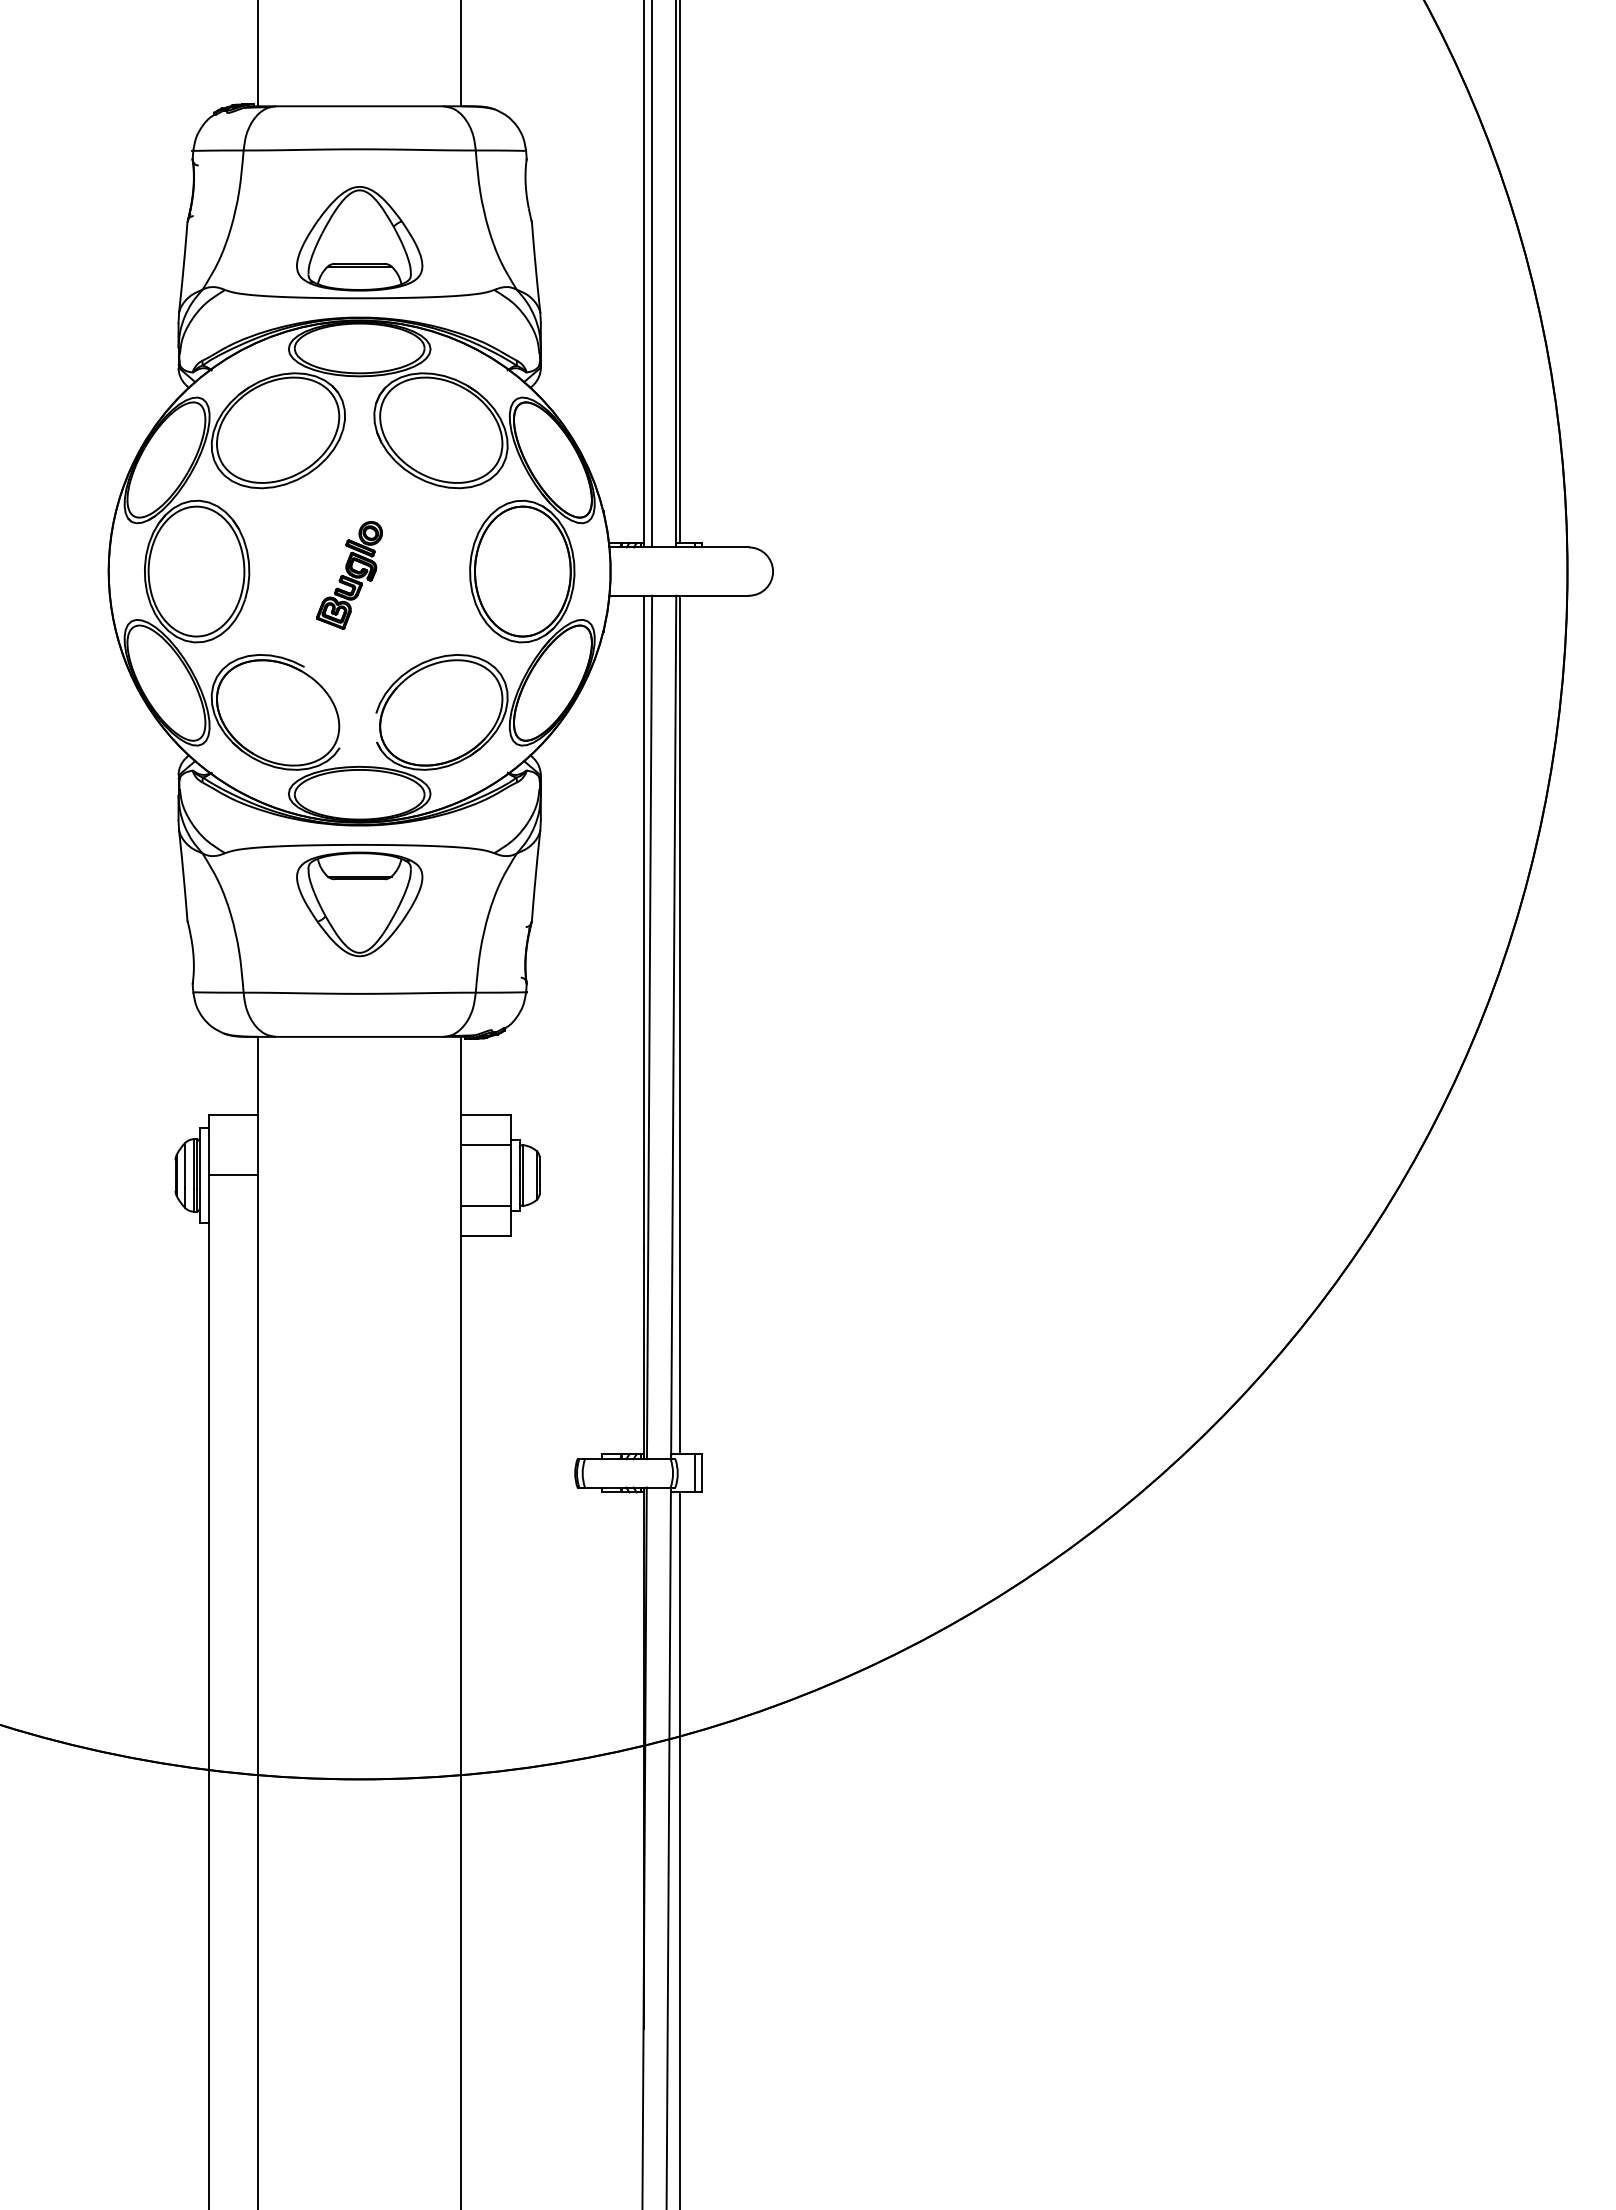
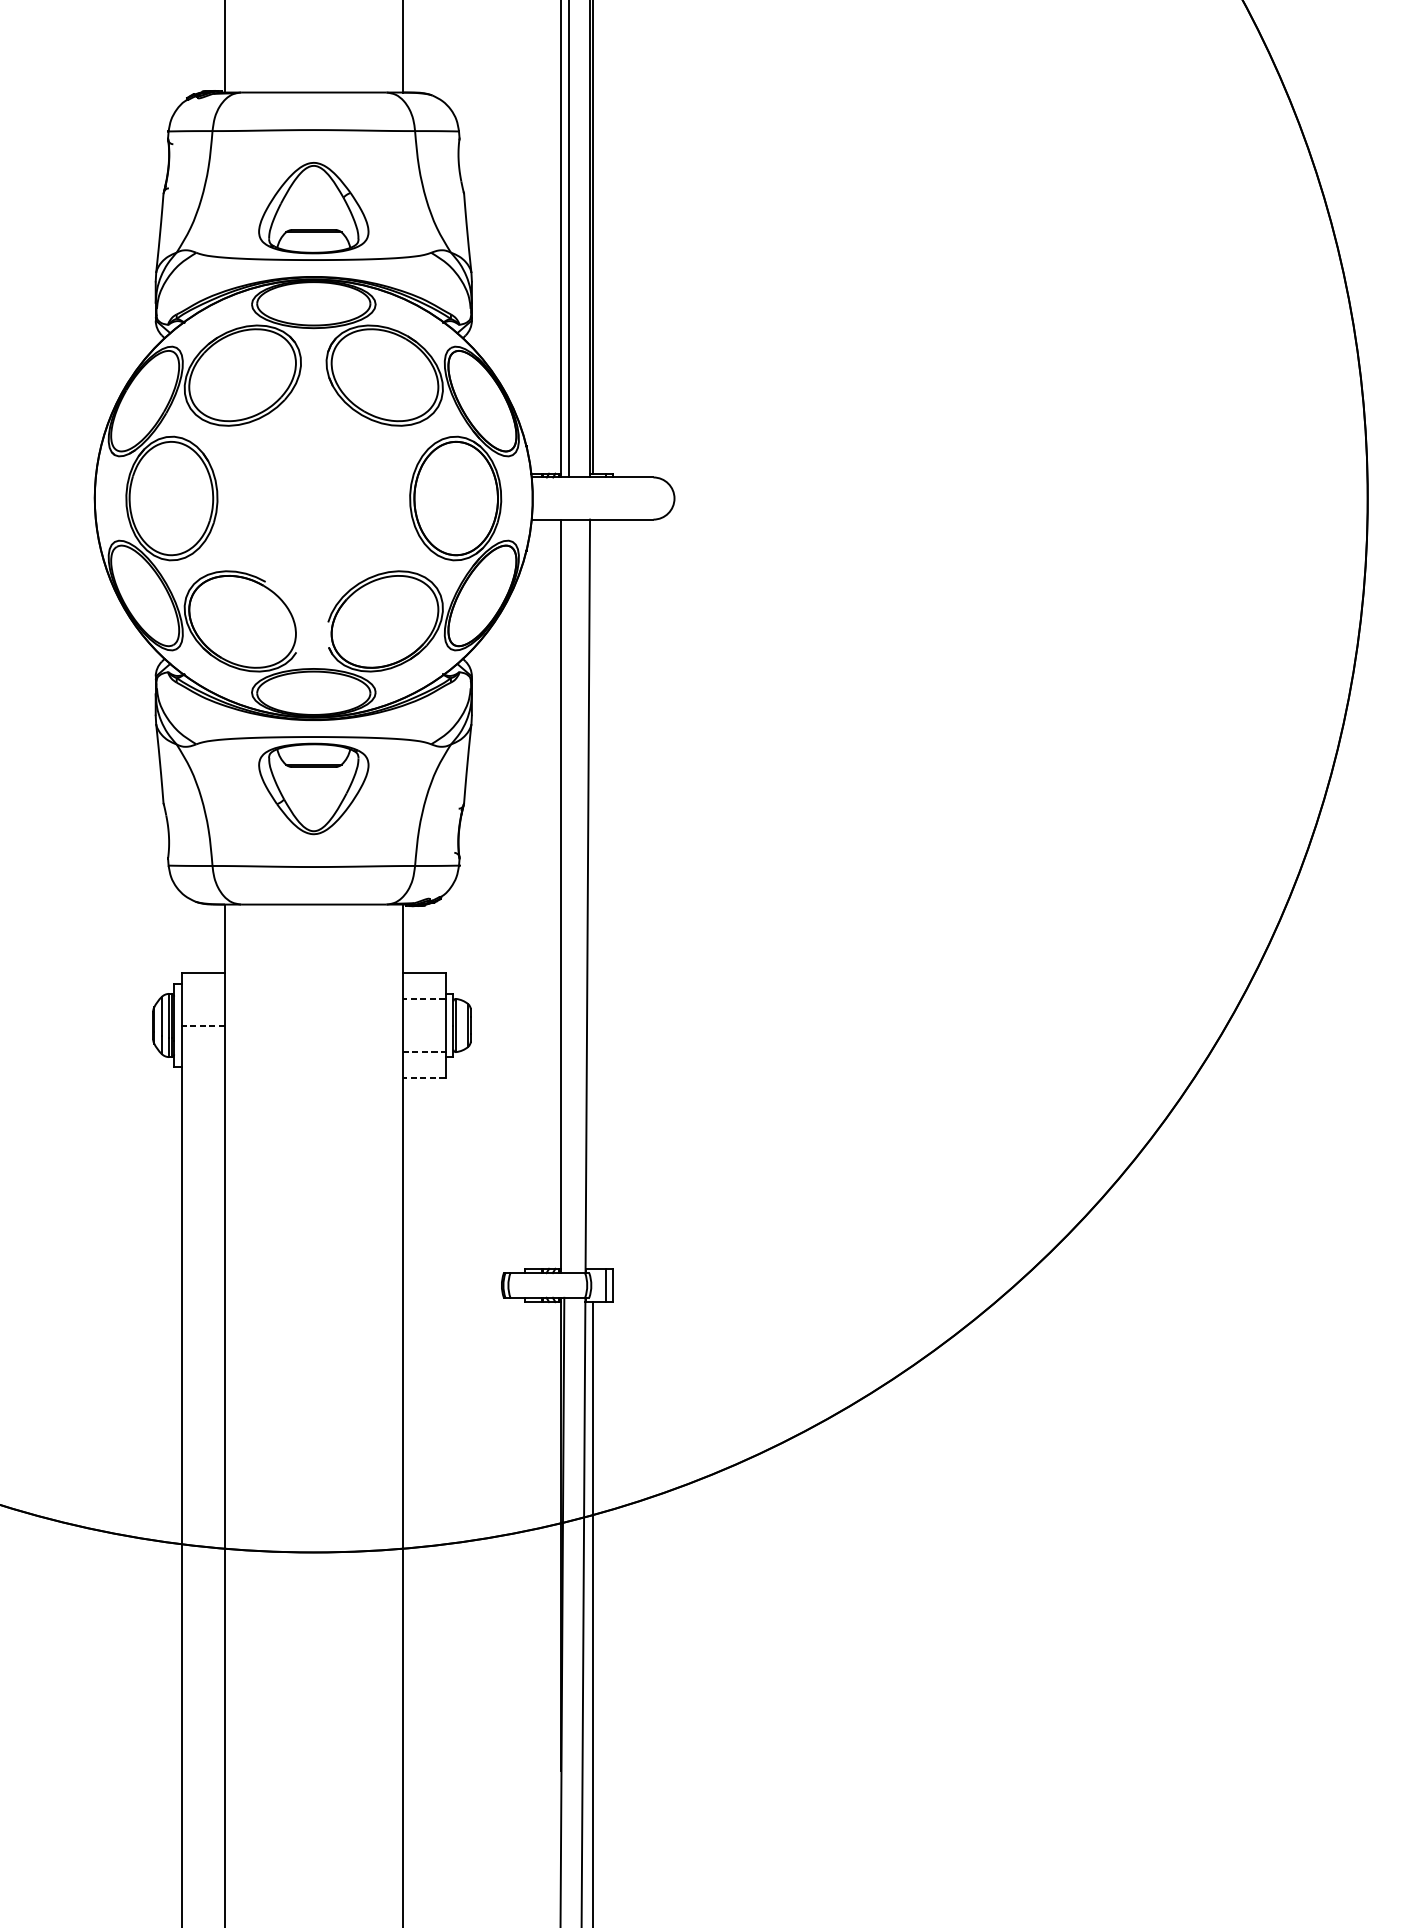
part: (348, 575) -> (304, 501), removed
line: (679, 1024) -> (592, 893), removed
line: (649, 1027) -> (566, 896), removed
line: (486, 1145) -> (424, 999), solid -> dashed
line: (233, 1175) -> (203, 1025), solid -> dashed
line: (486, 1205) -> (424, 1051), solid -> dashed
line: (486, 1235) -> (424, 1077), solid -> dashed

